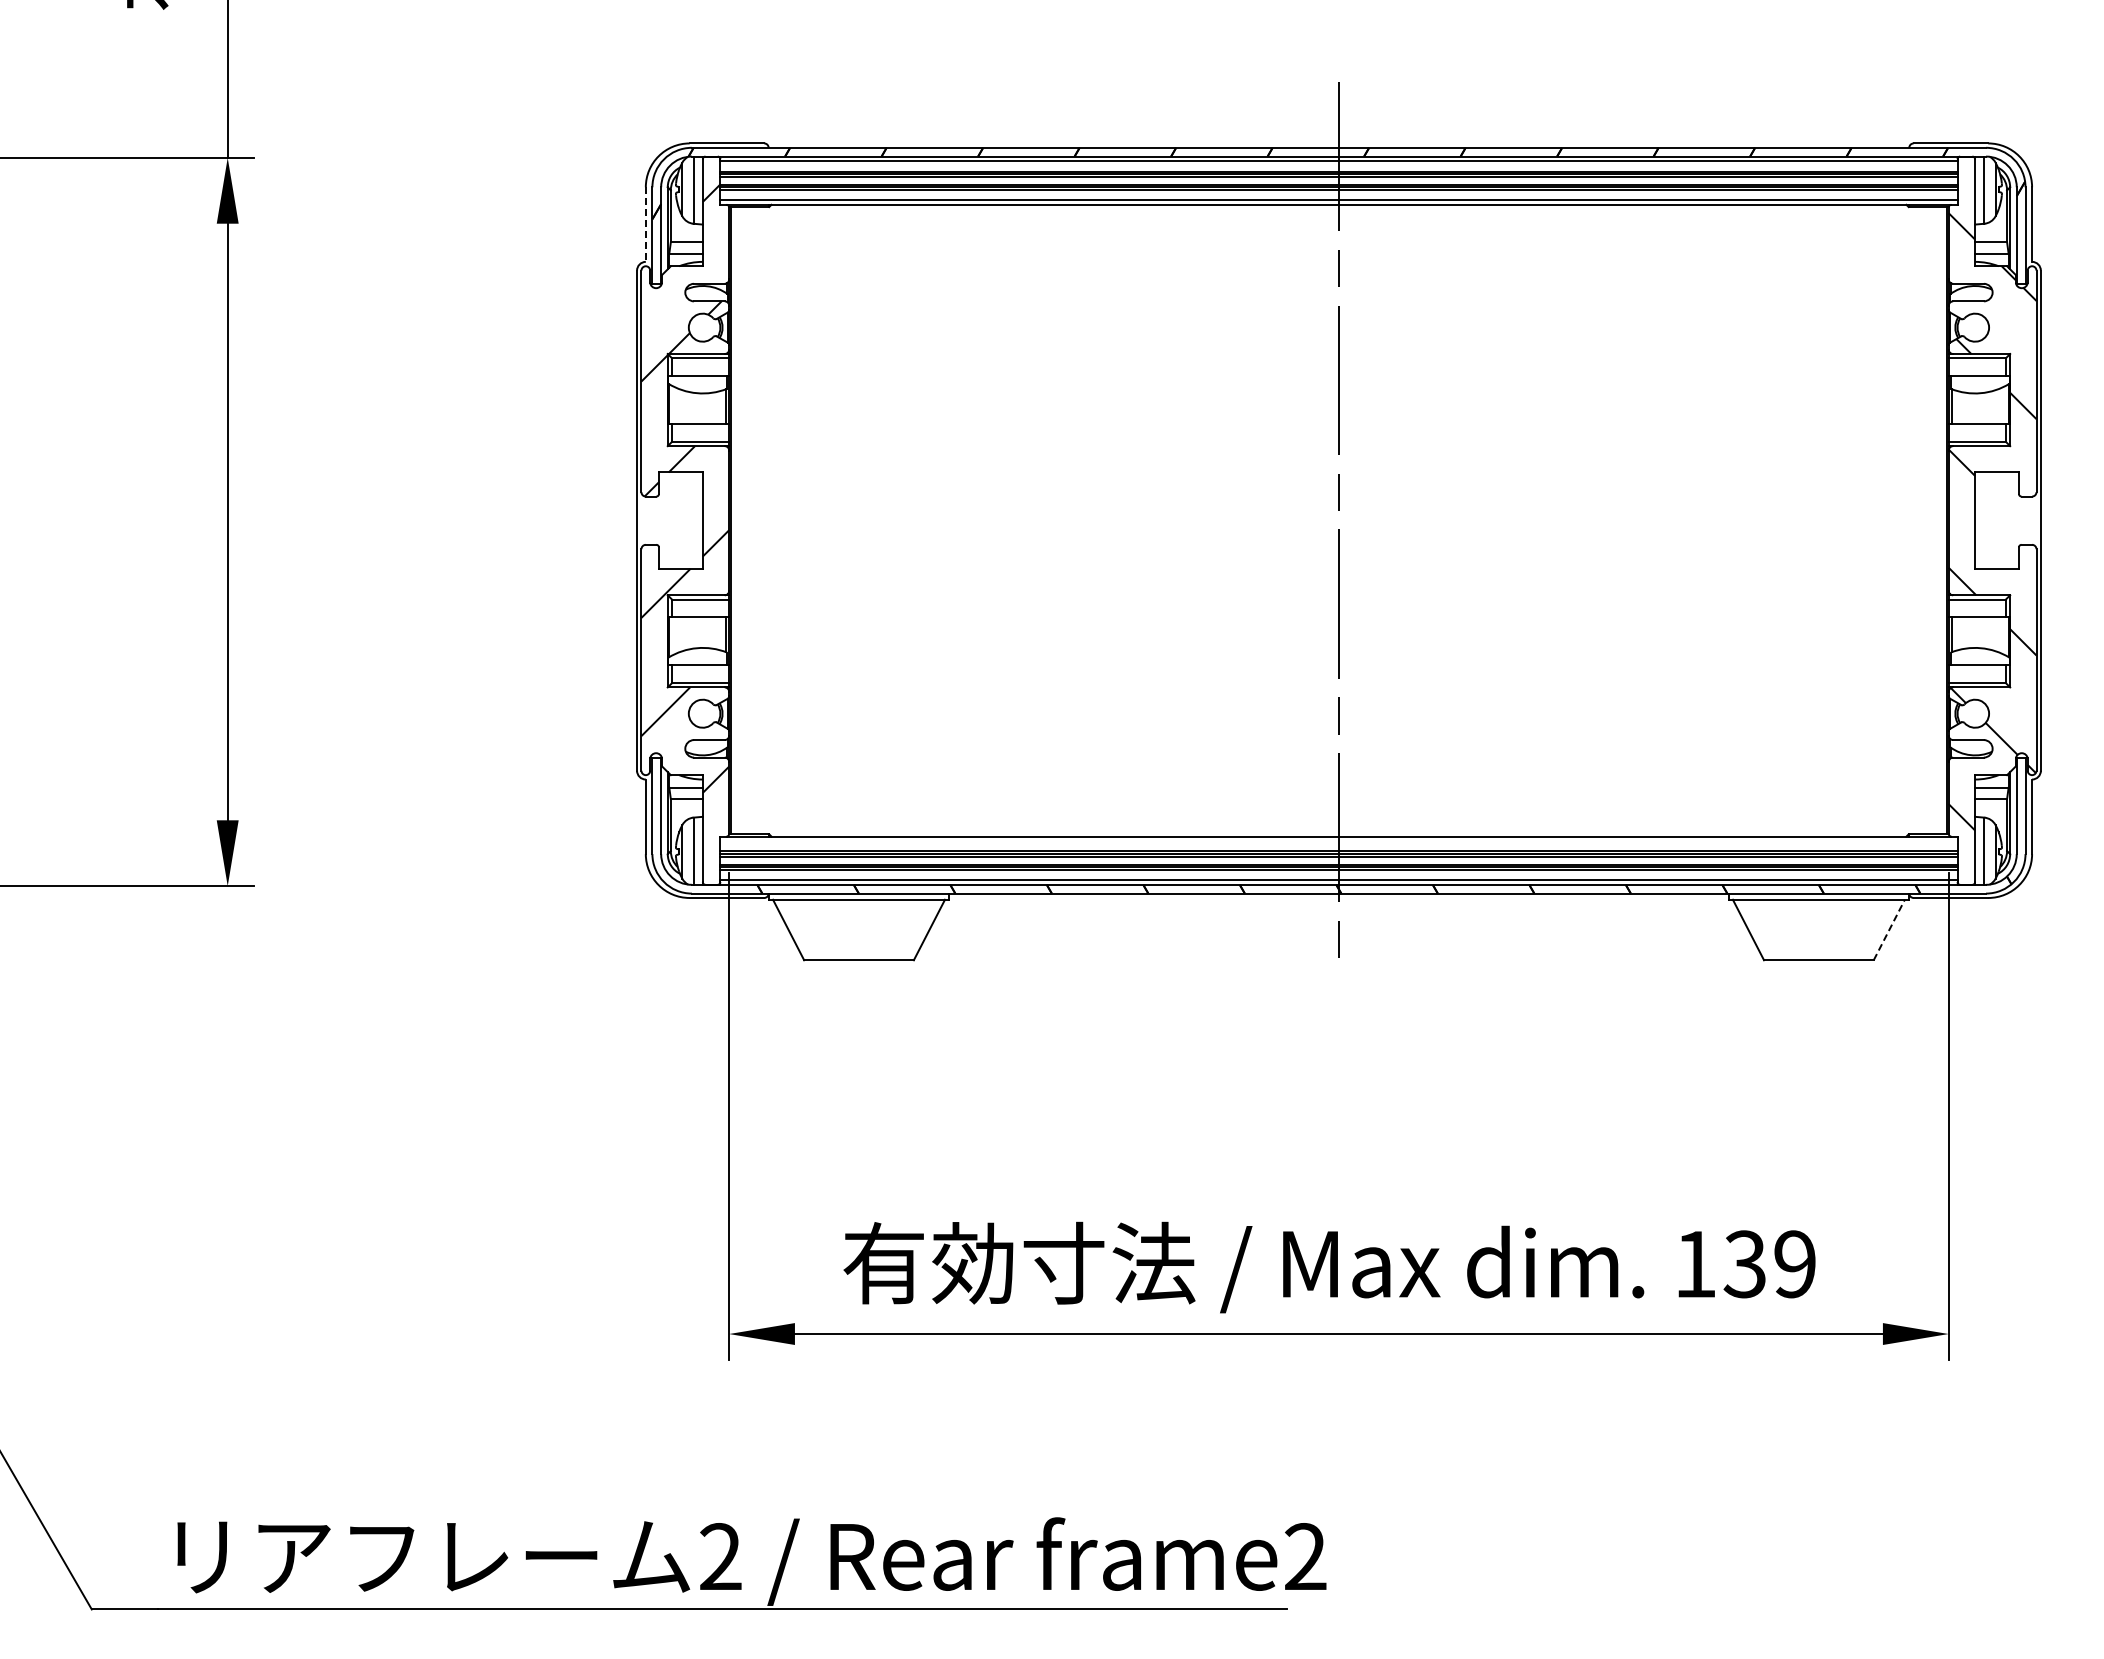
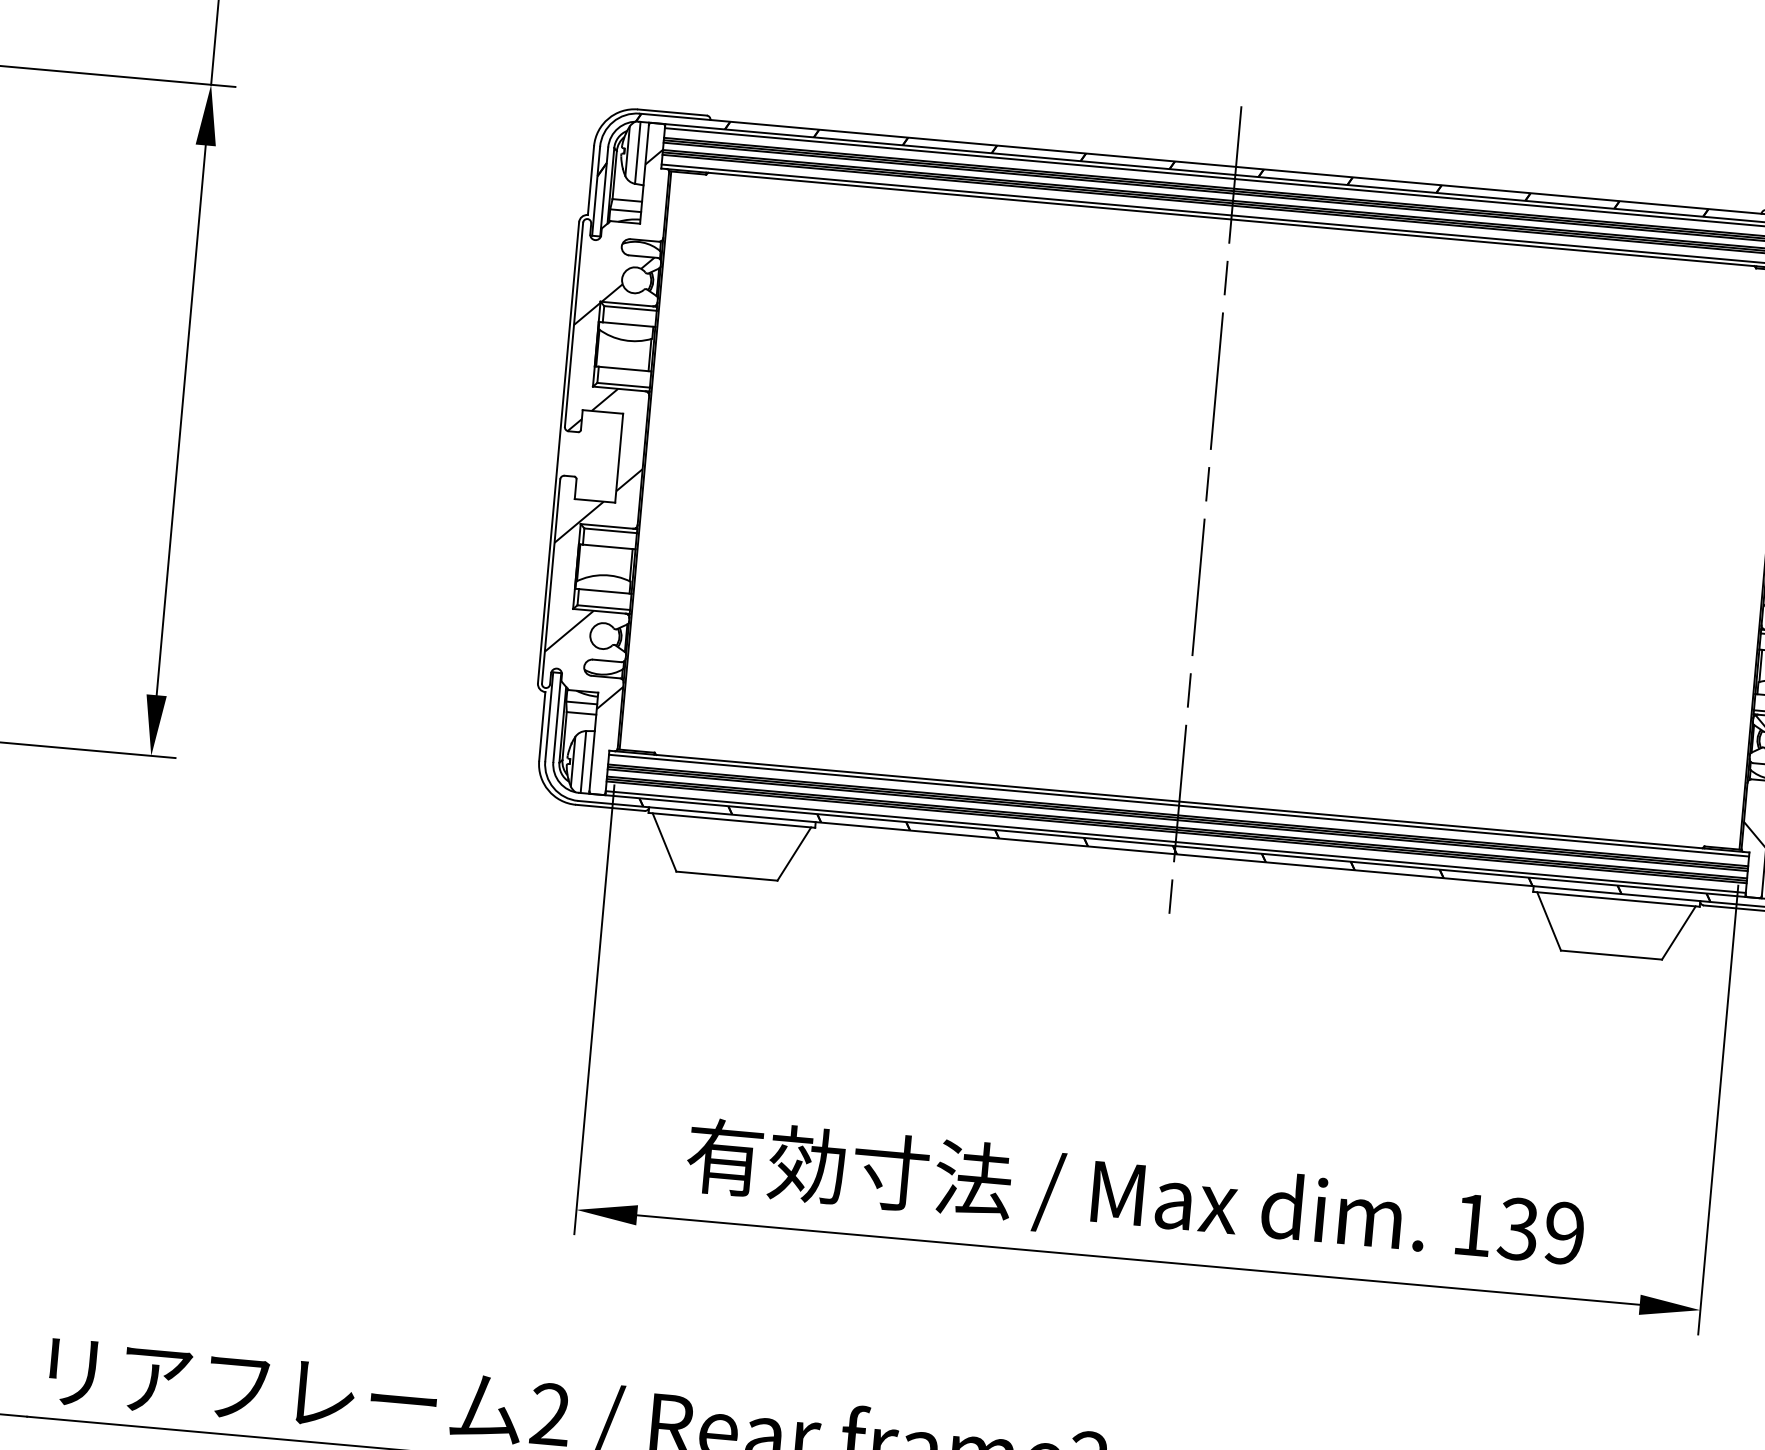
line: (645, 225) -> (590, 181), dashed -> solid
line: (1338, 840) -> (1178, 805), added
line: (1889, 929) -> (1679, 932), dashed -> solid

